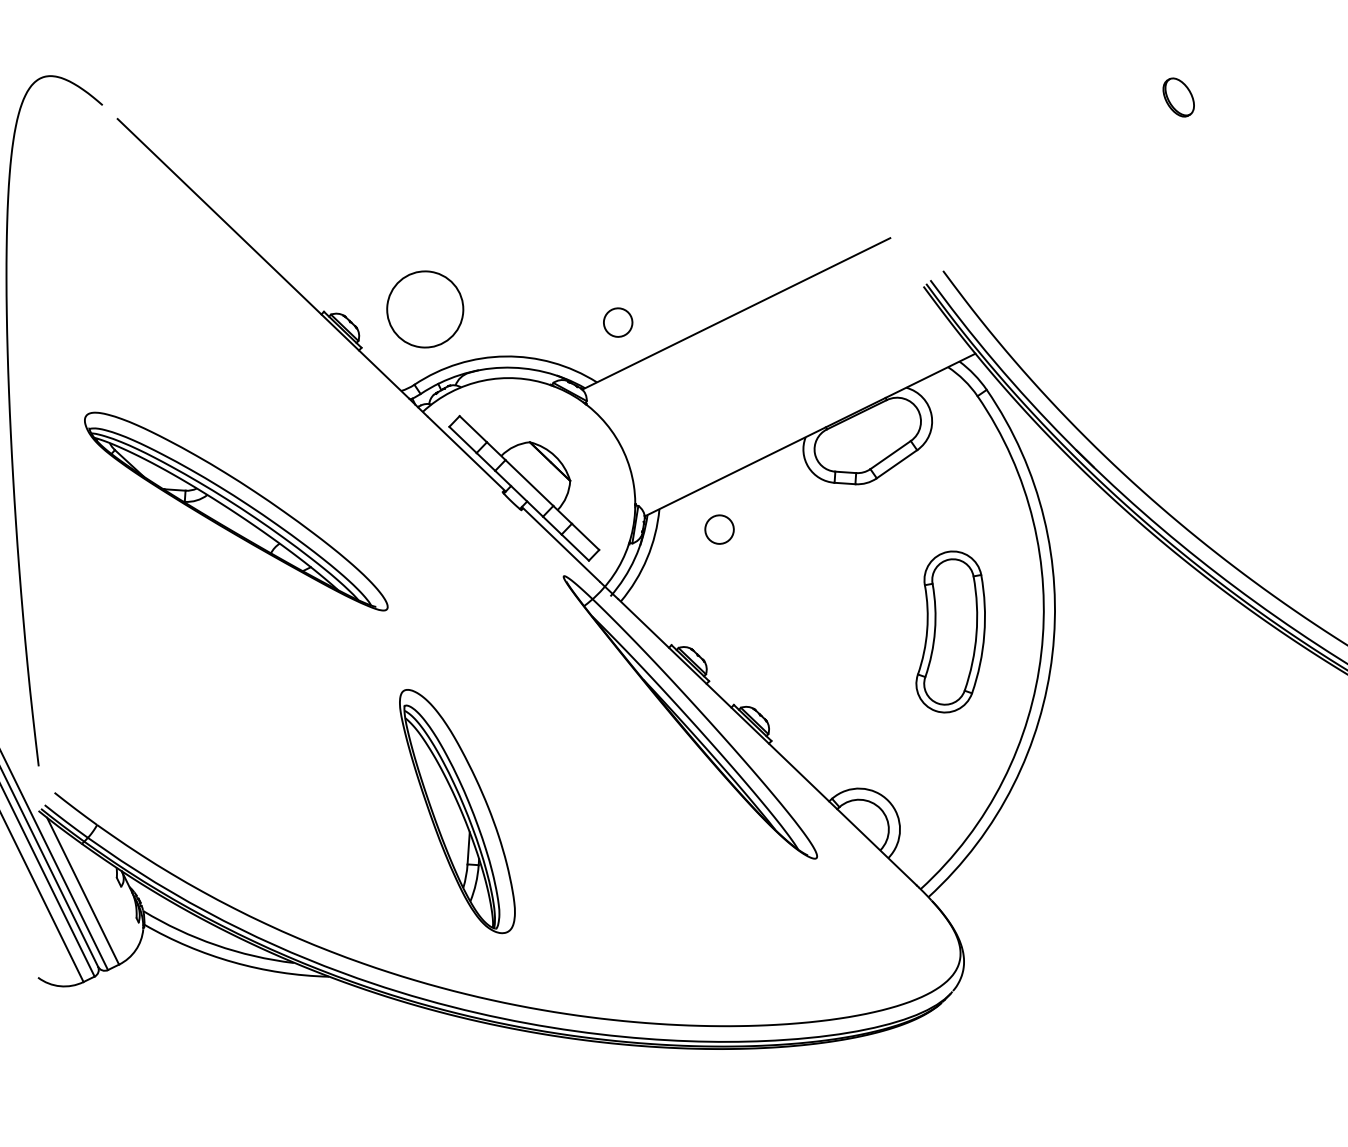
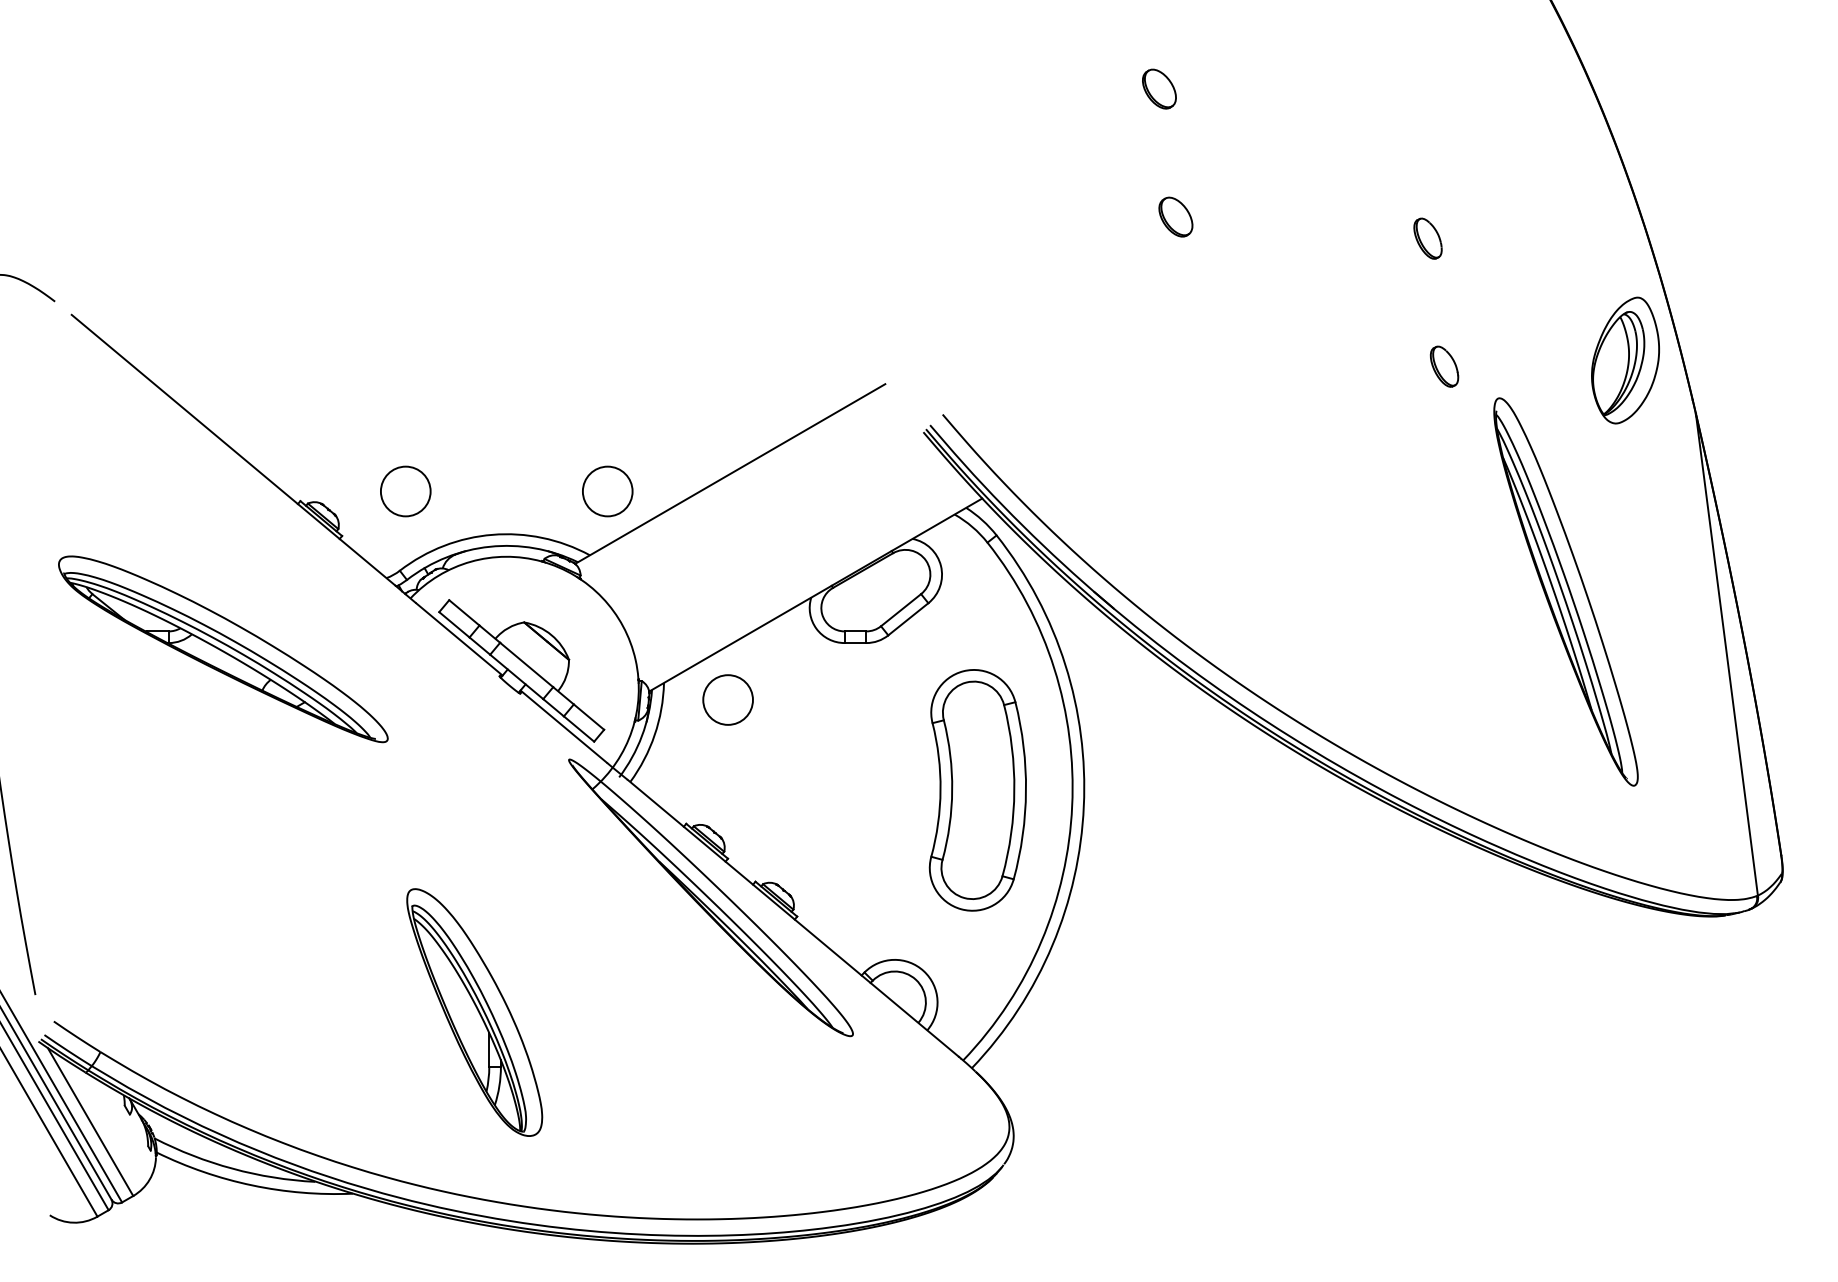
circle: (424, 309) -> (405, 491), size x0.62
circle: (617, 322) -> (607, 491), size x1.67
part: (236, 511) -> (223, 649), moved
circle: (719, 529) -> (727, 699), size x1.67
part: (951, 632) -> (977, 790), size x1.43

